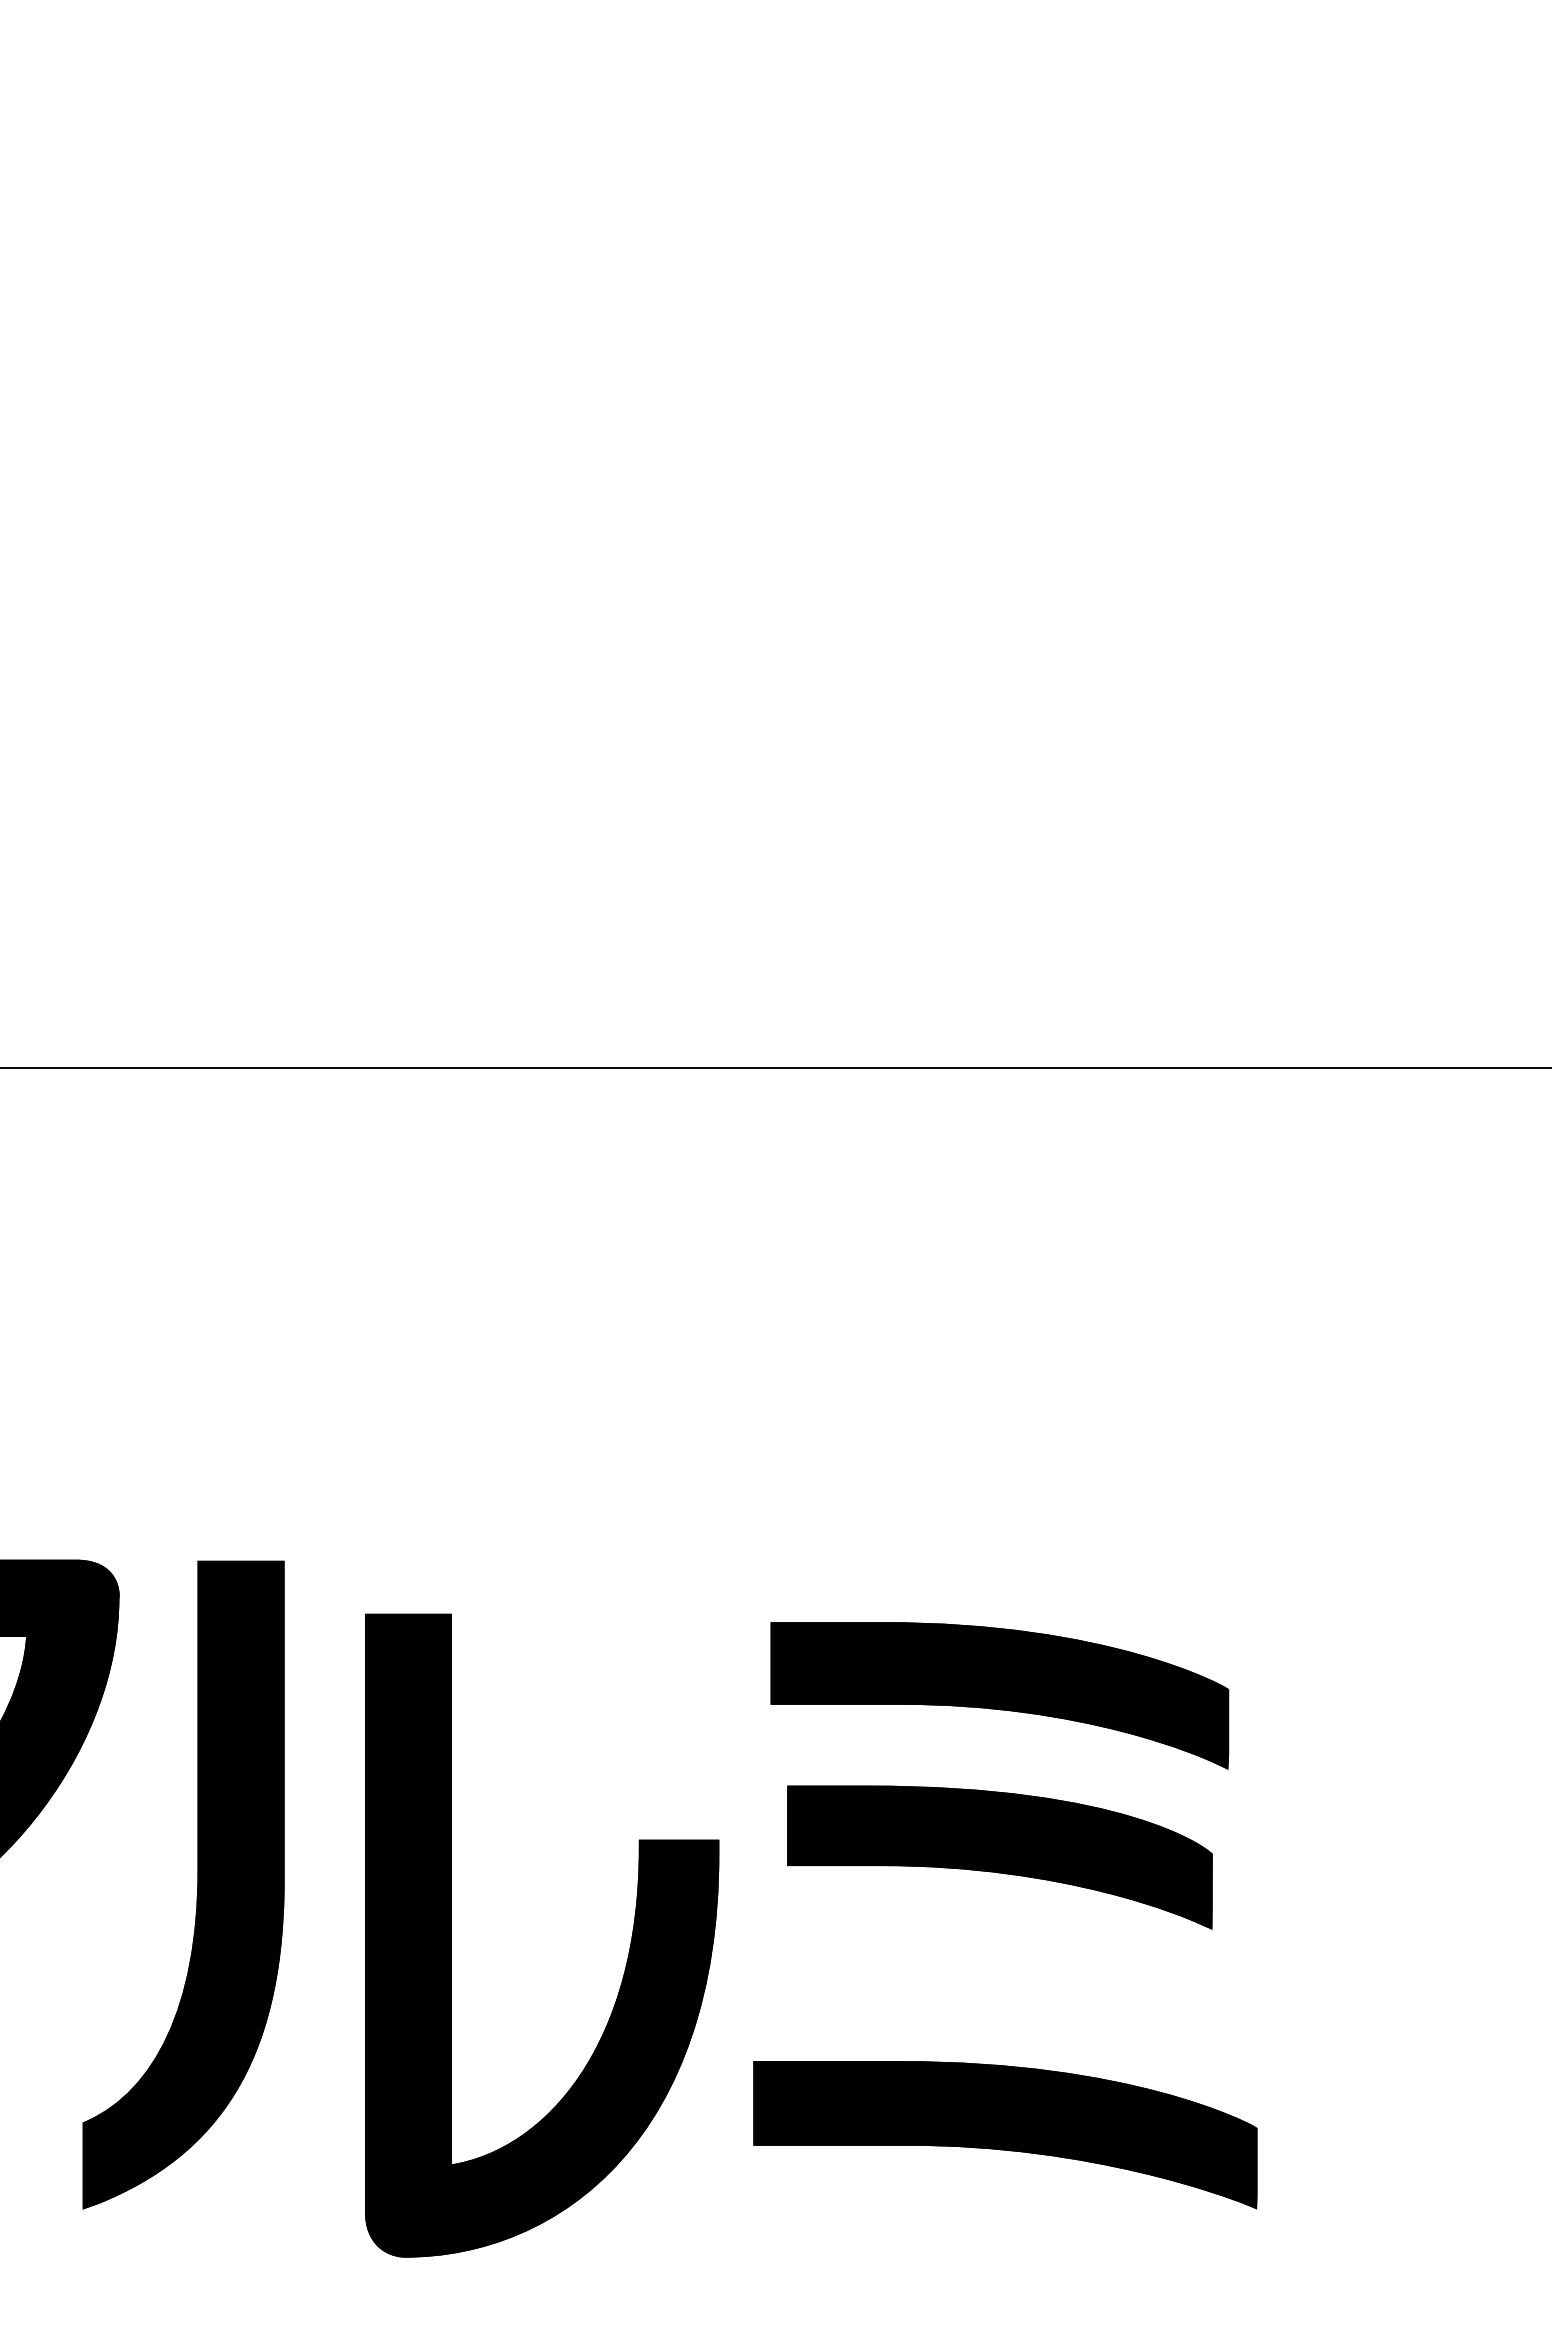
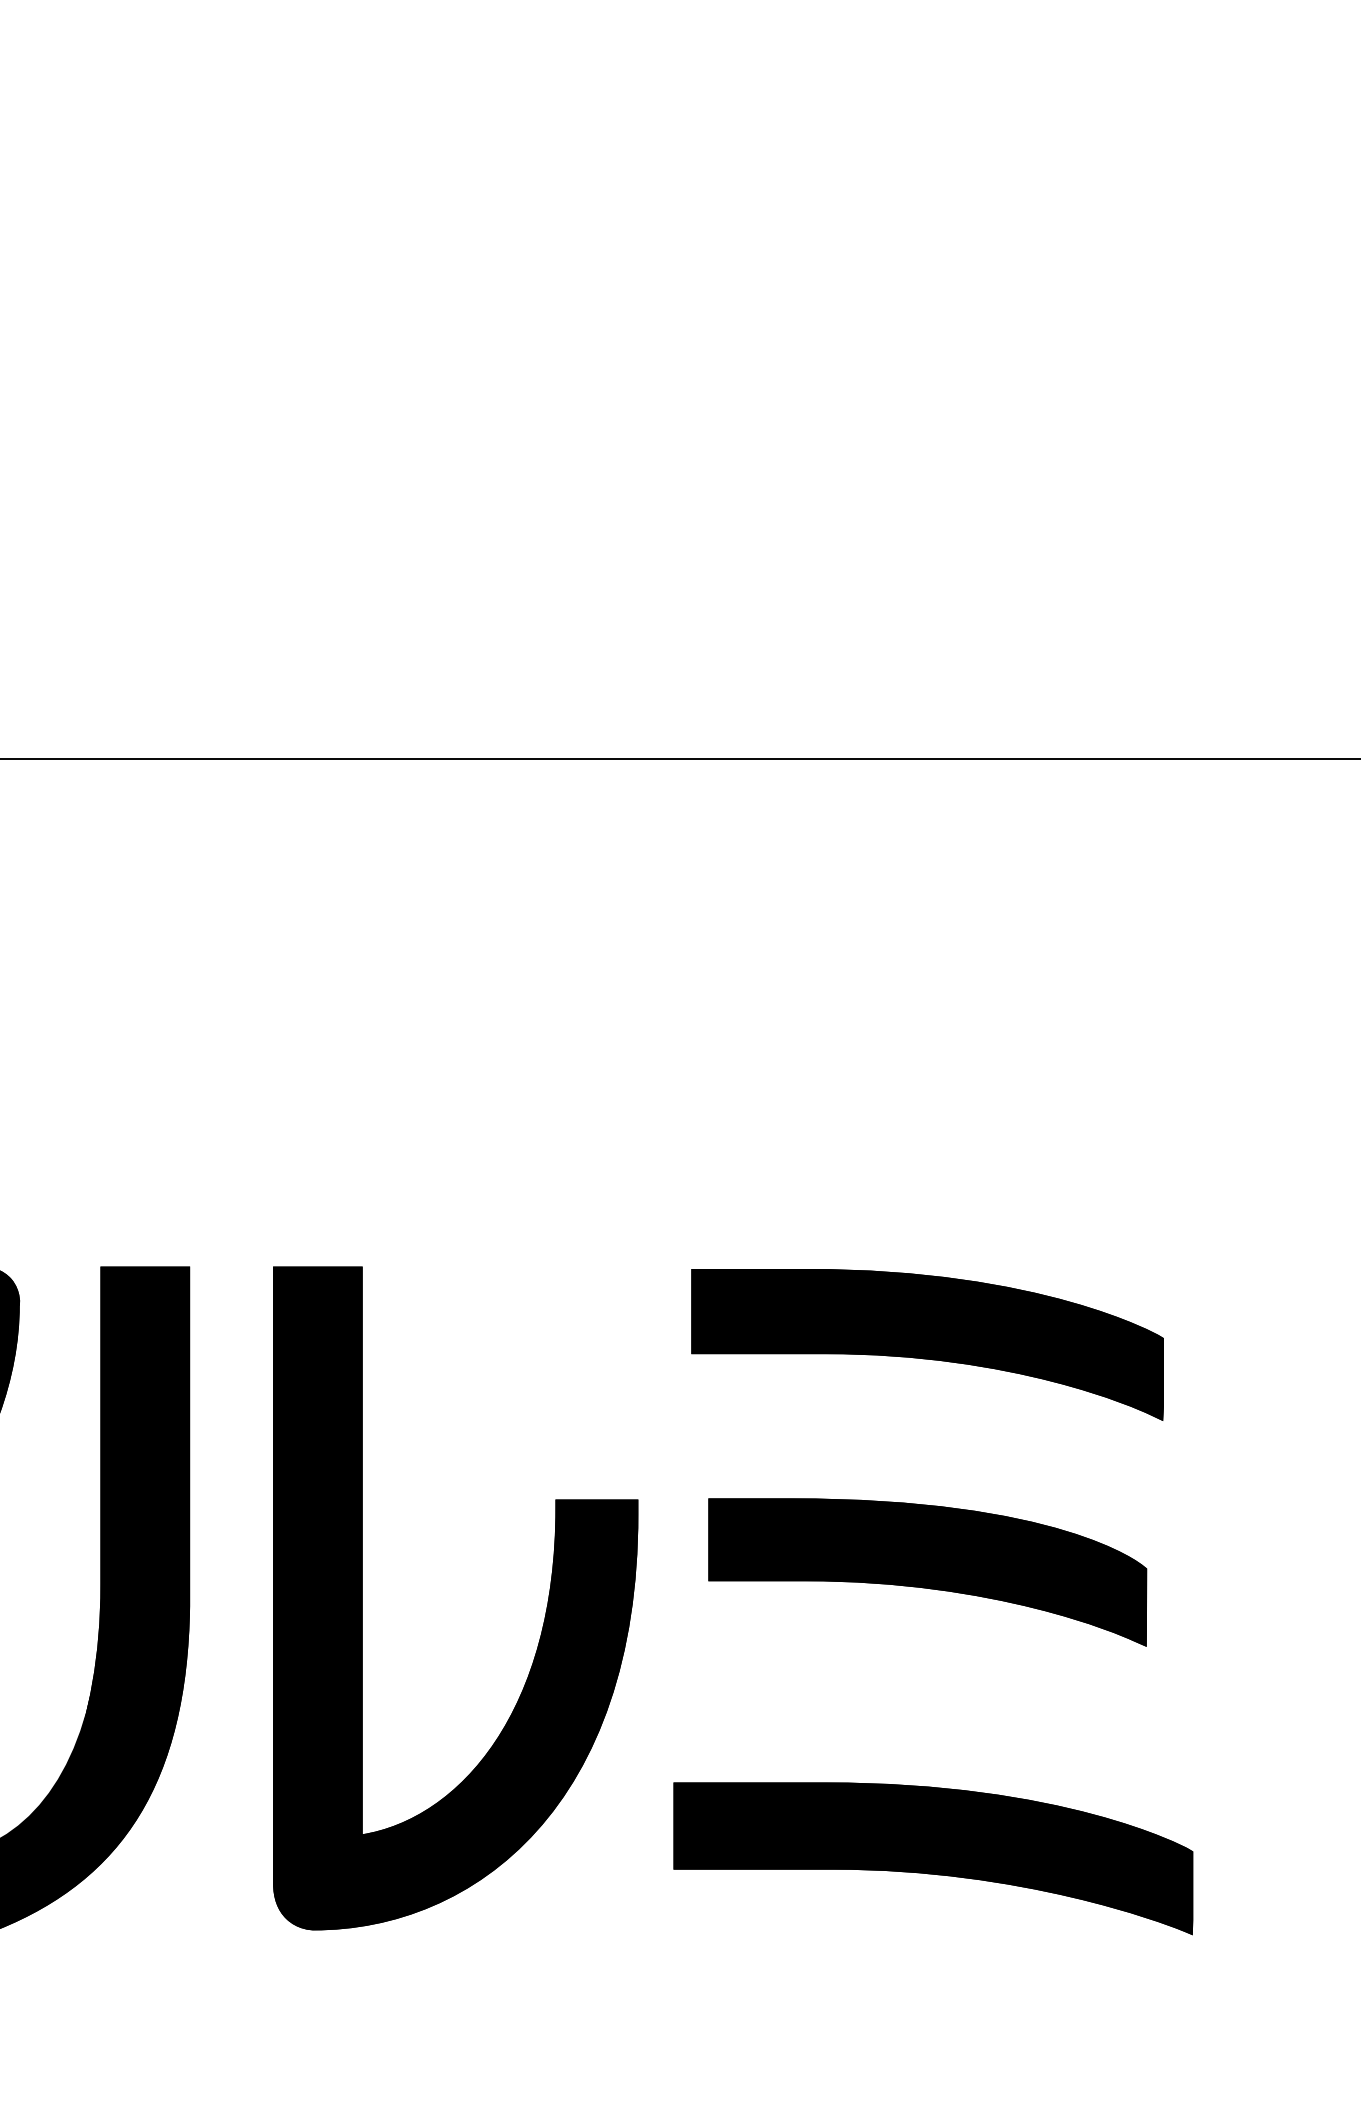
part: (999, 1695) -> (927, 1344), moved
part: (628, 1952) -> (544, 1615), moved

